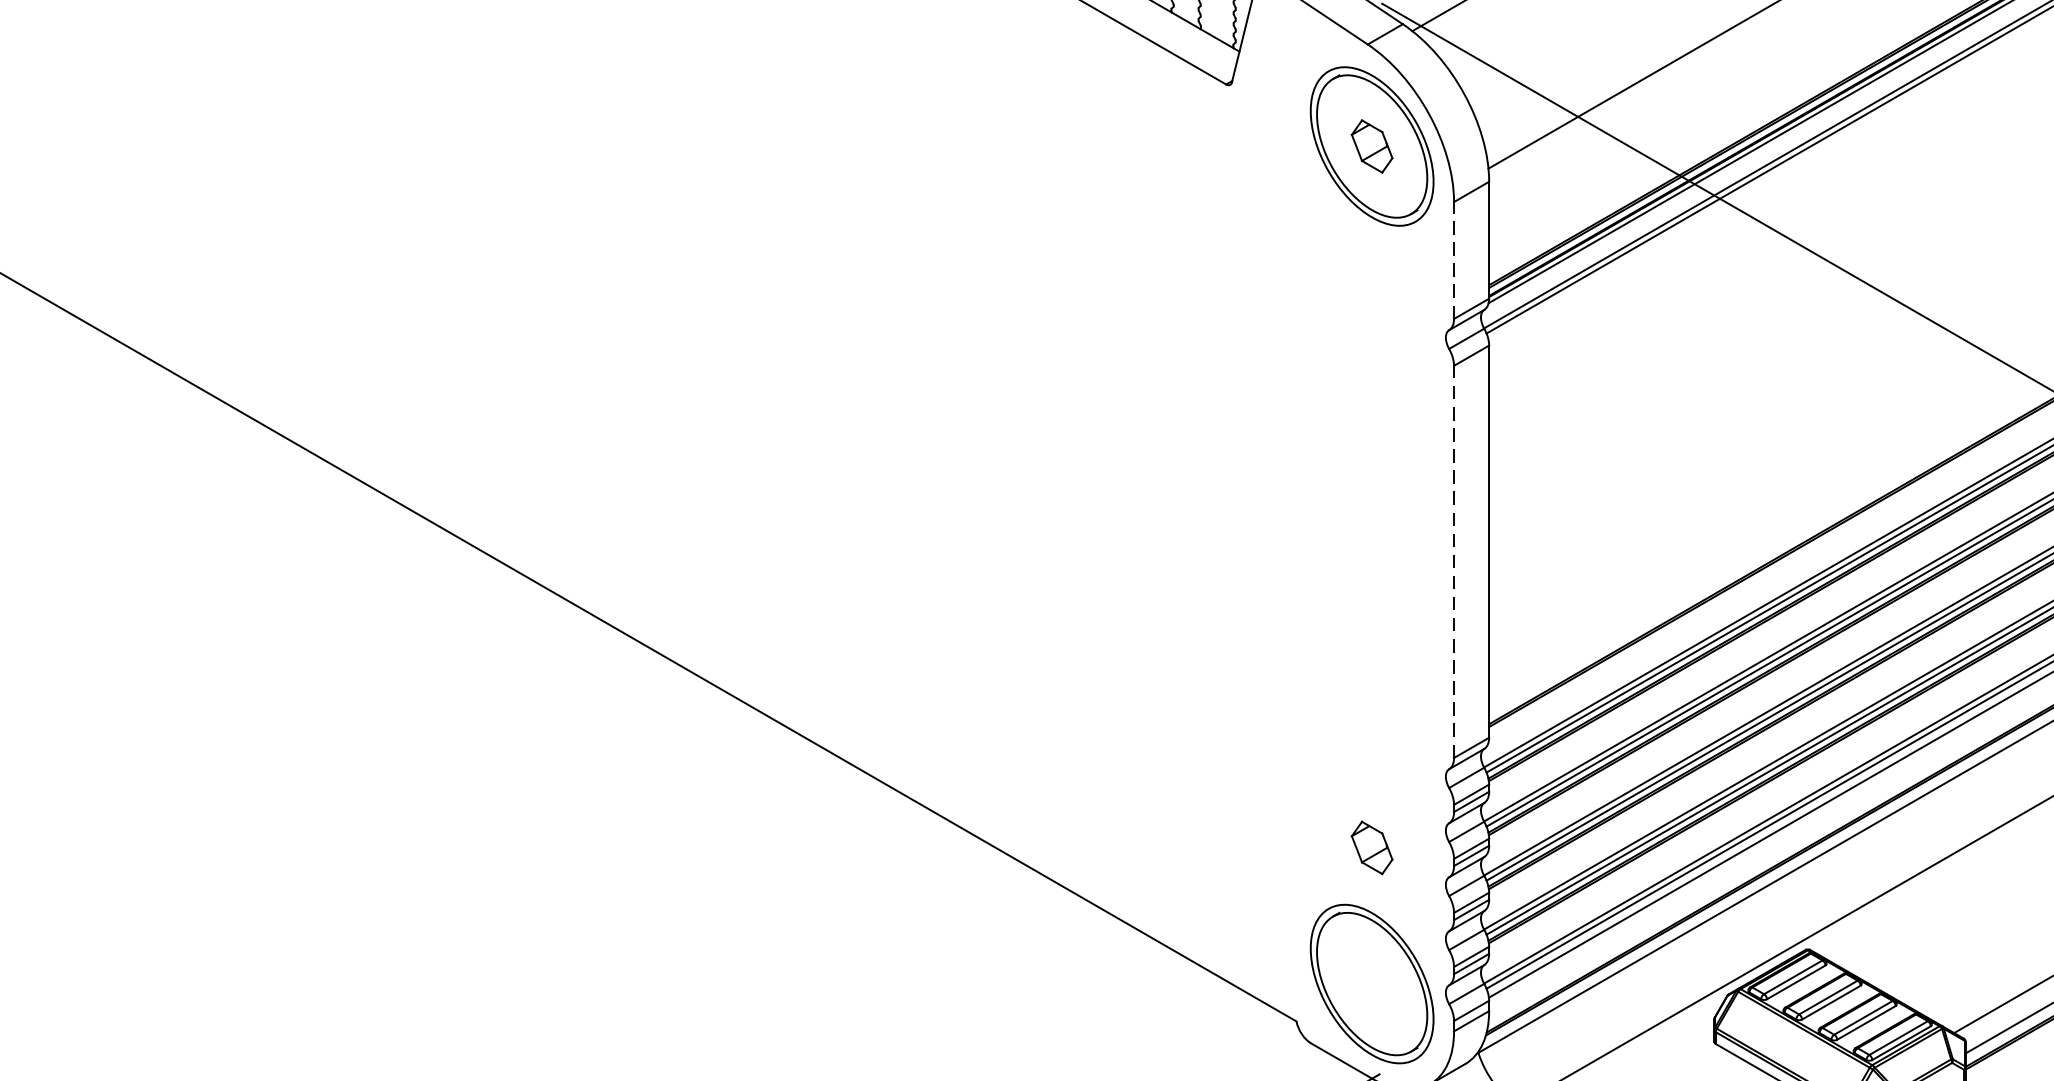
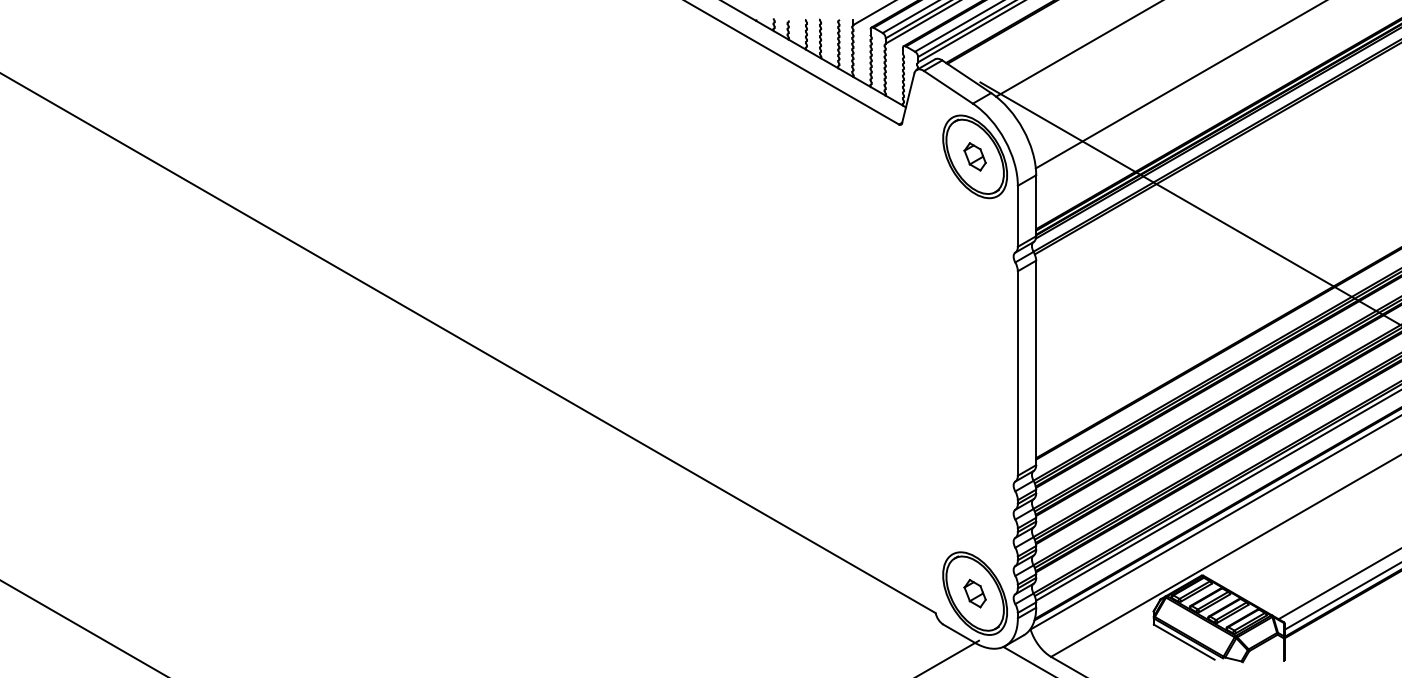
line: (1453, 258) -> (1017, 215), dashed -> solid
line: (1453, 561) -> (1017, 373), dashed -> solid
part: (1370, 847) -> (974, 593), moved

